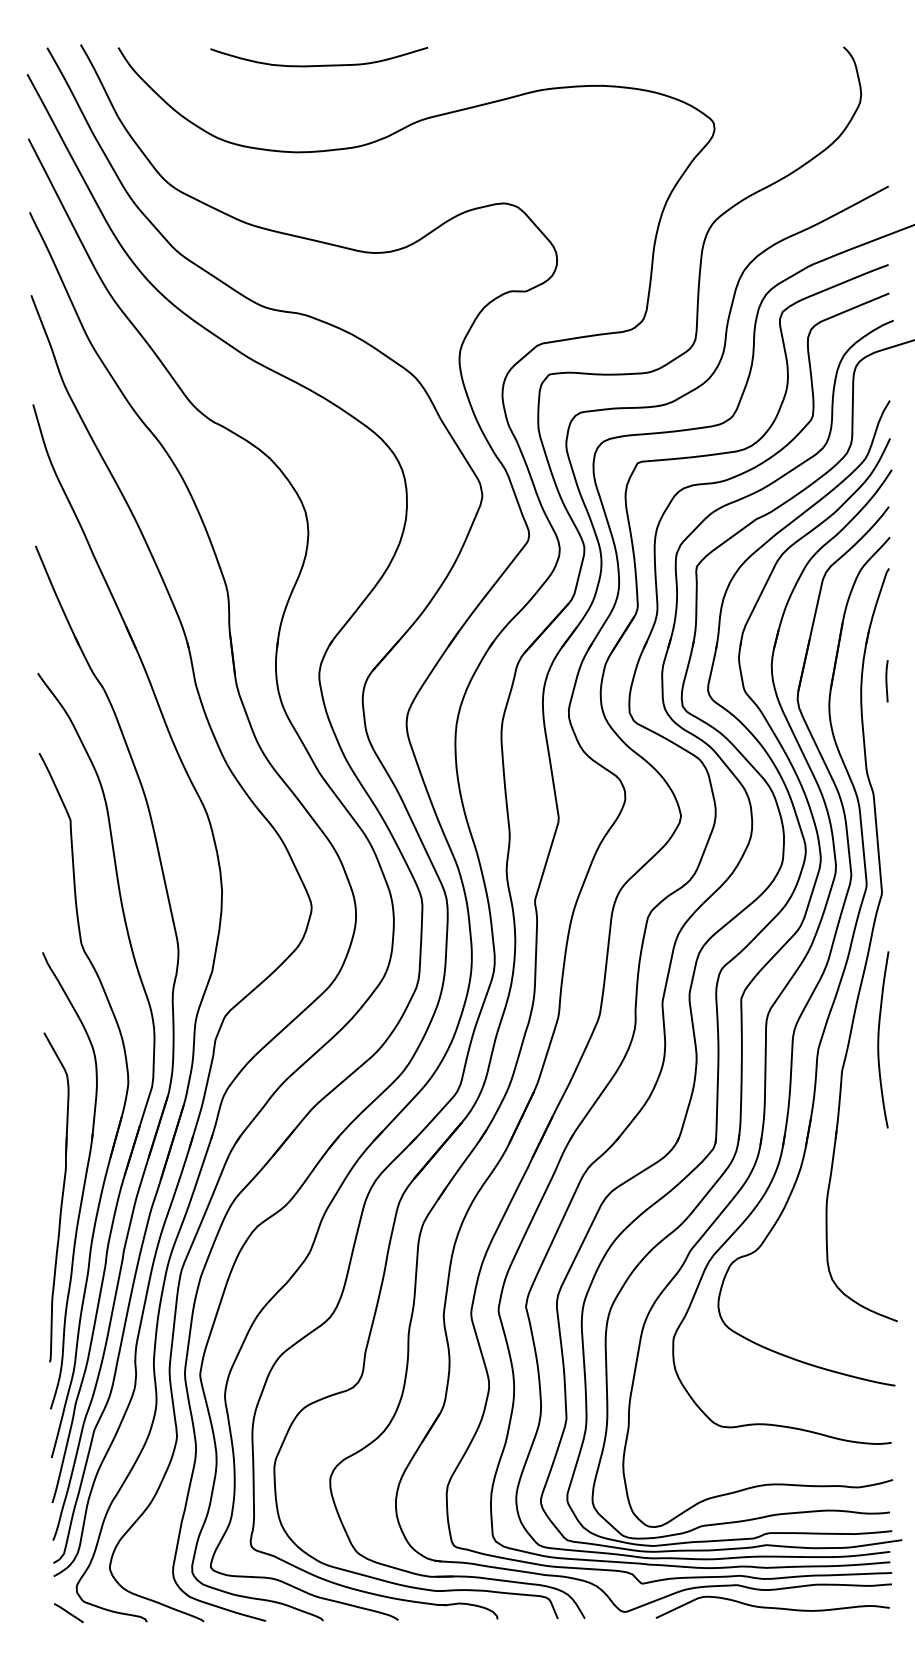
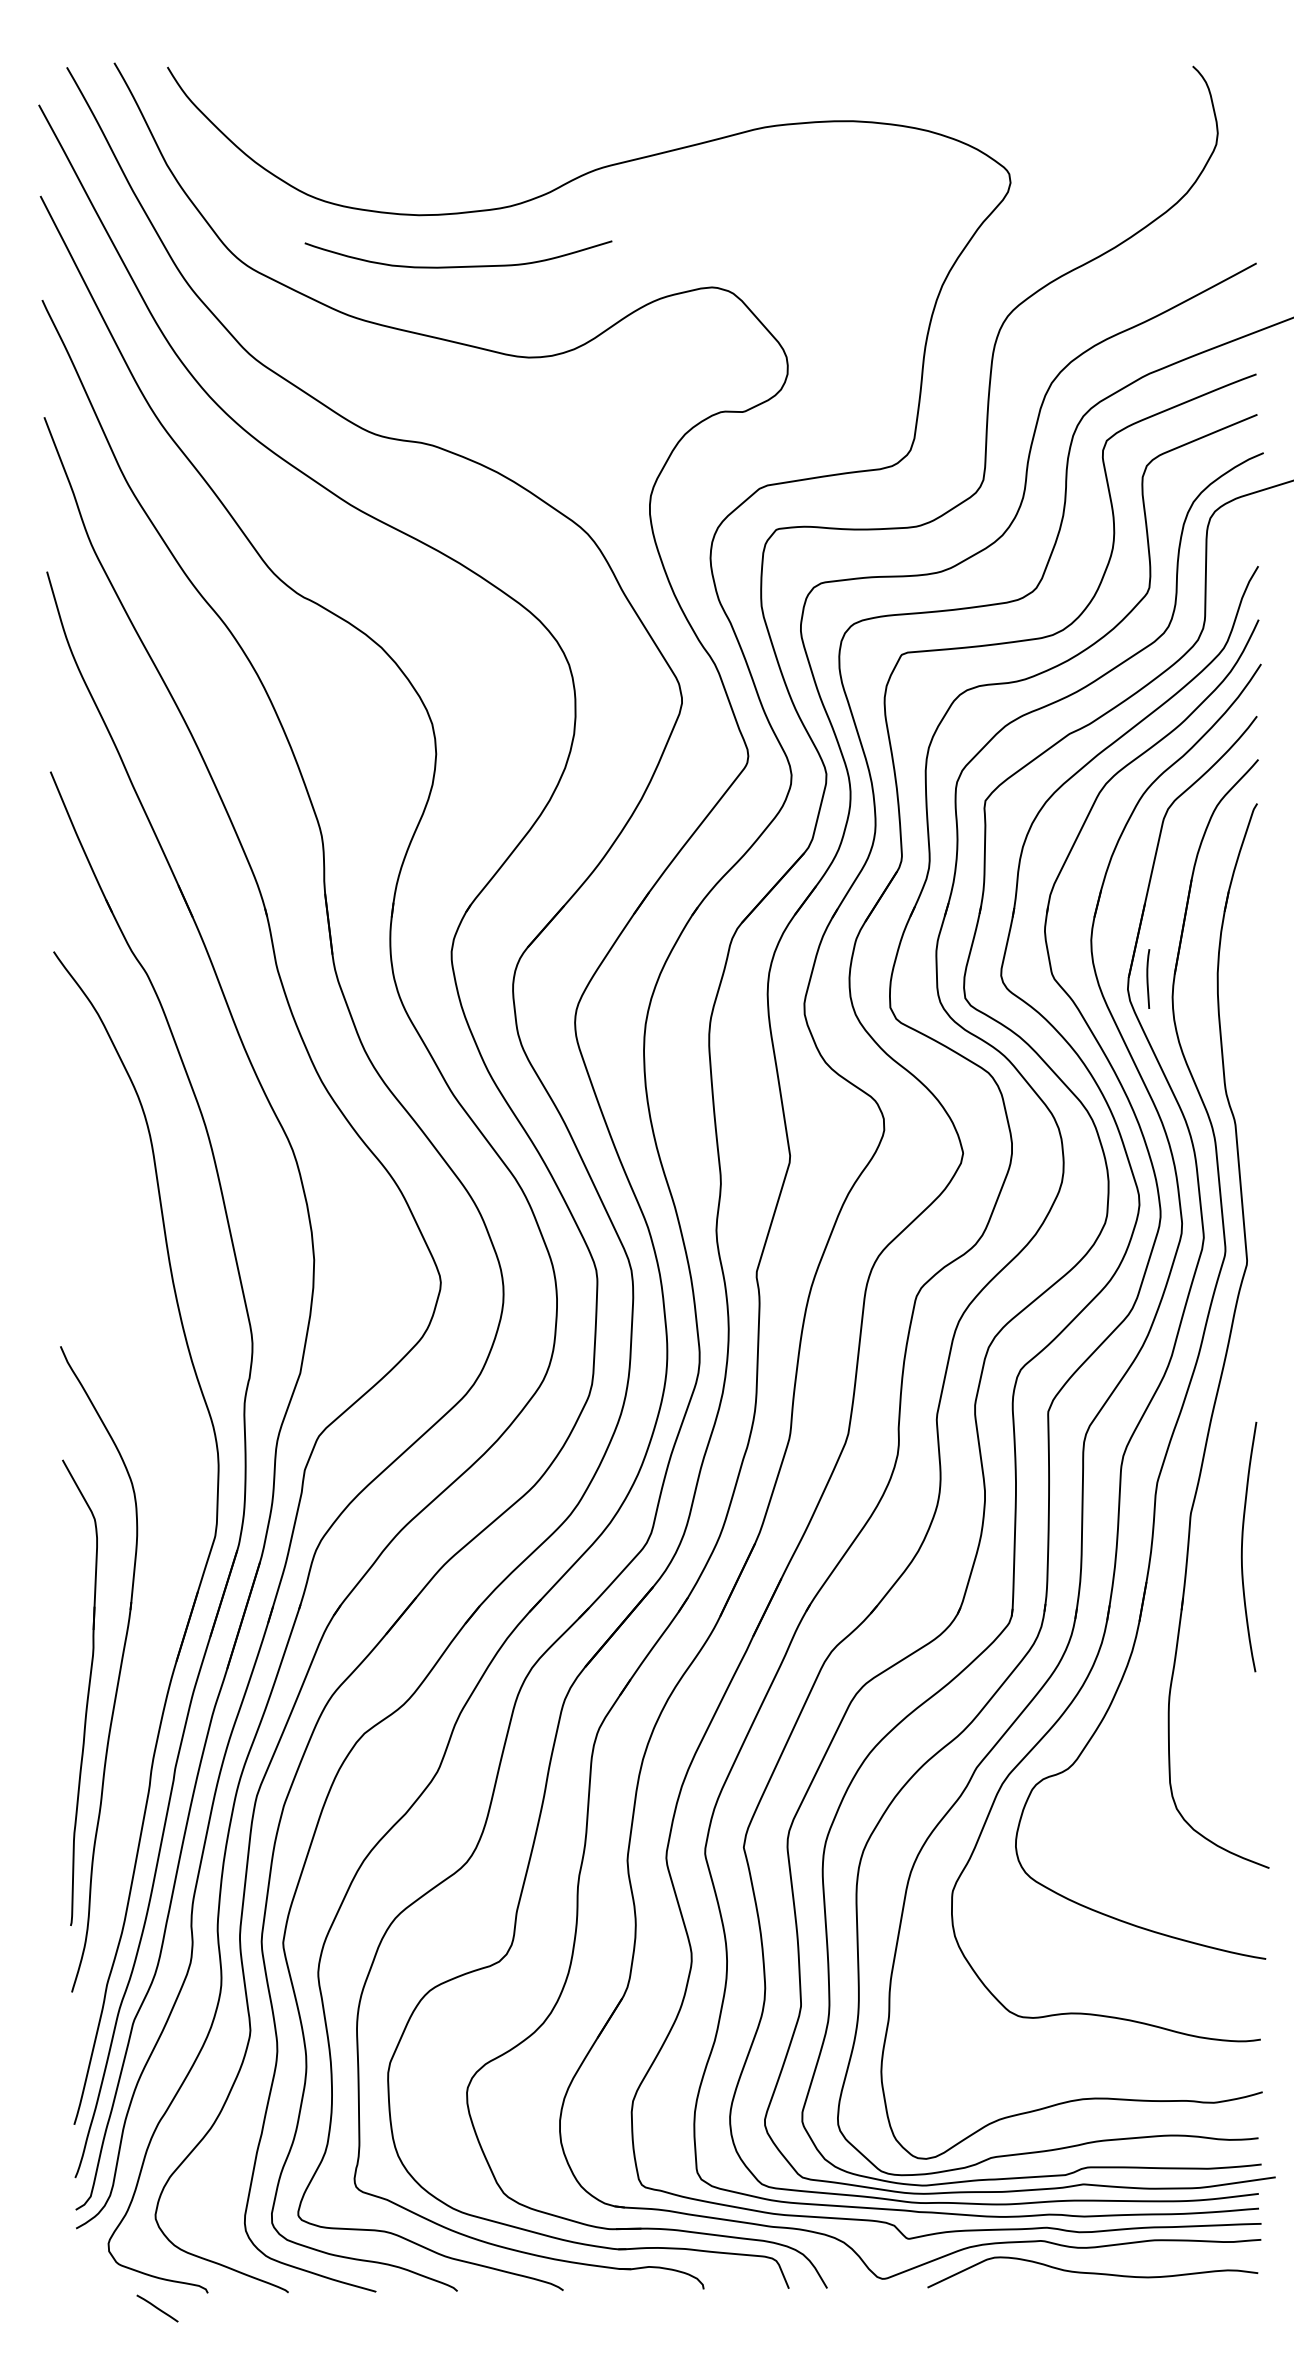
curve: (319, 65) -> (458, 266), moved
curve: (887, 680) -> (1148, 978), moved
curve: (878, 1040) -> (1242, 1547), moved
part: (120, 1118) -> (170, 1580), removed
line: (68, 1613) -> (157, 2308), moved

